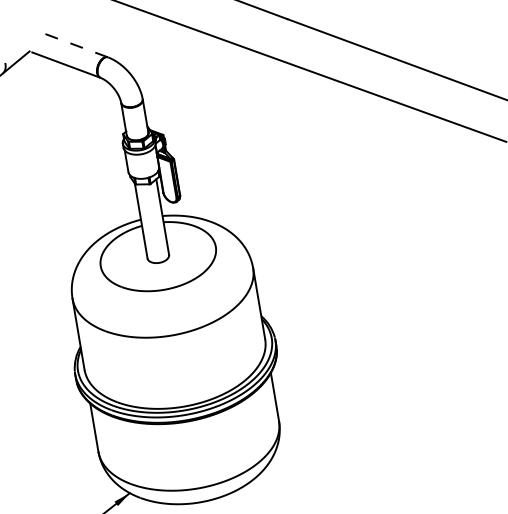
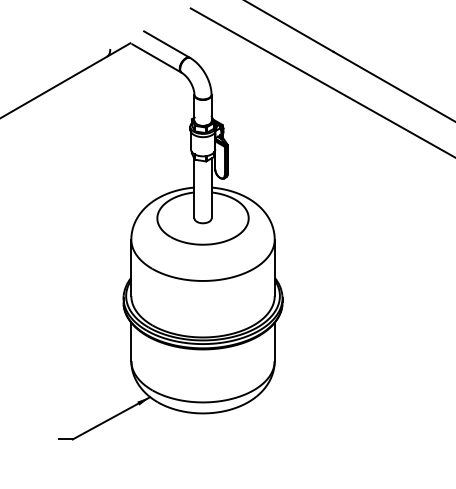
line: (76, 45) -> (167, 44), dashed -> solid

